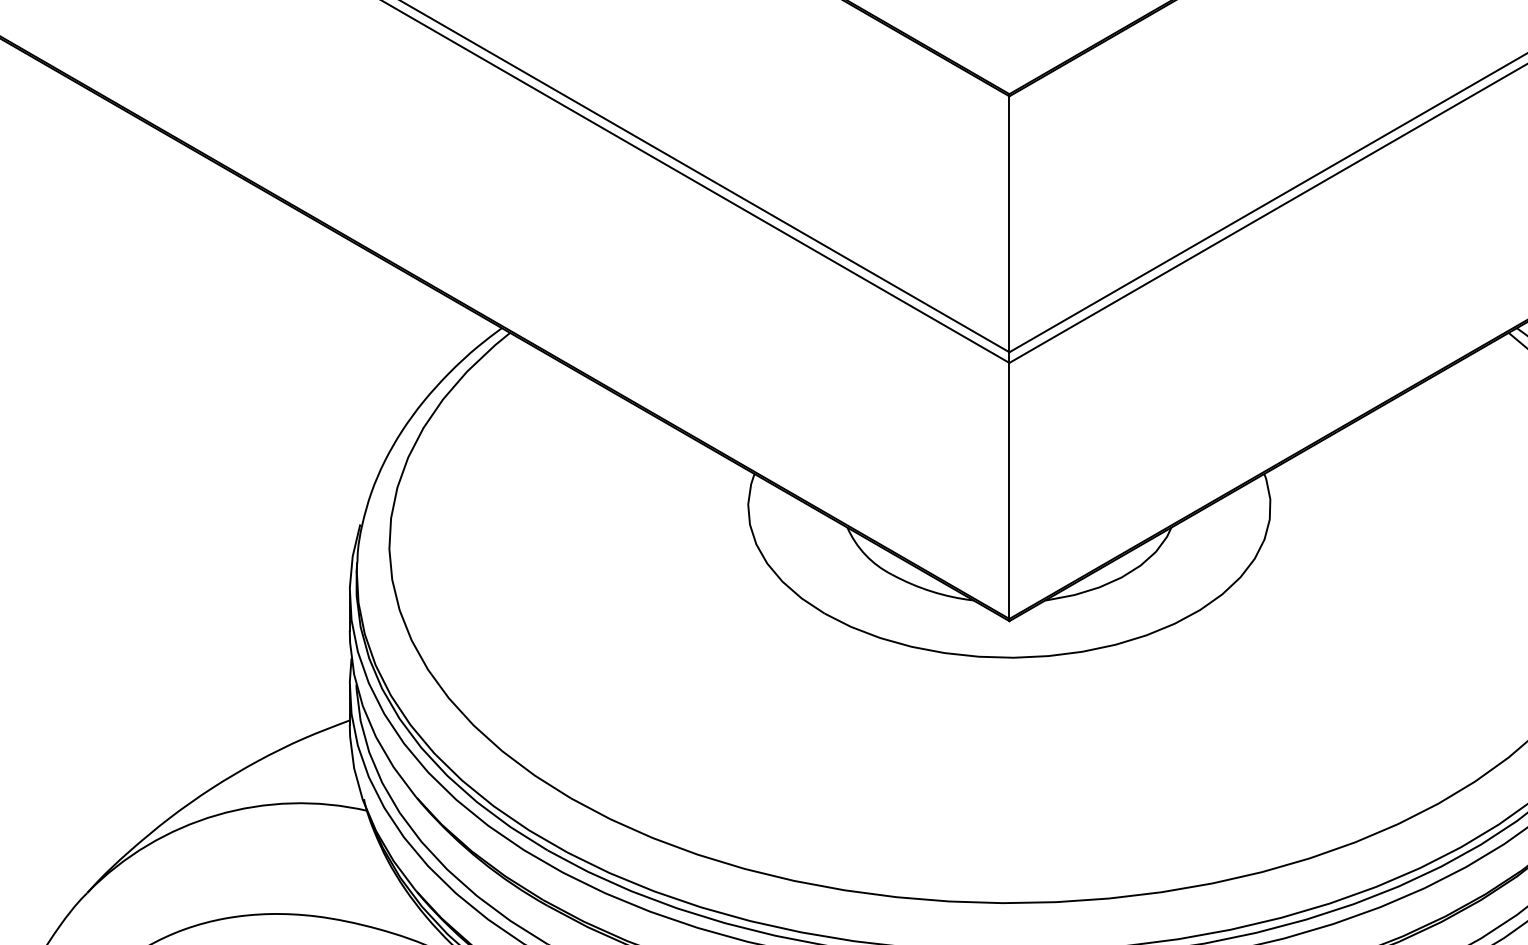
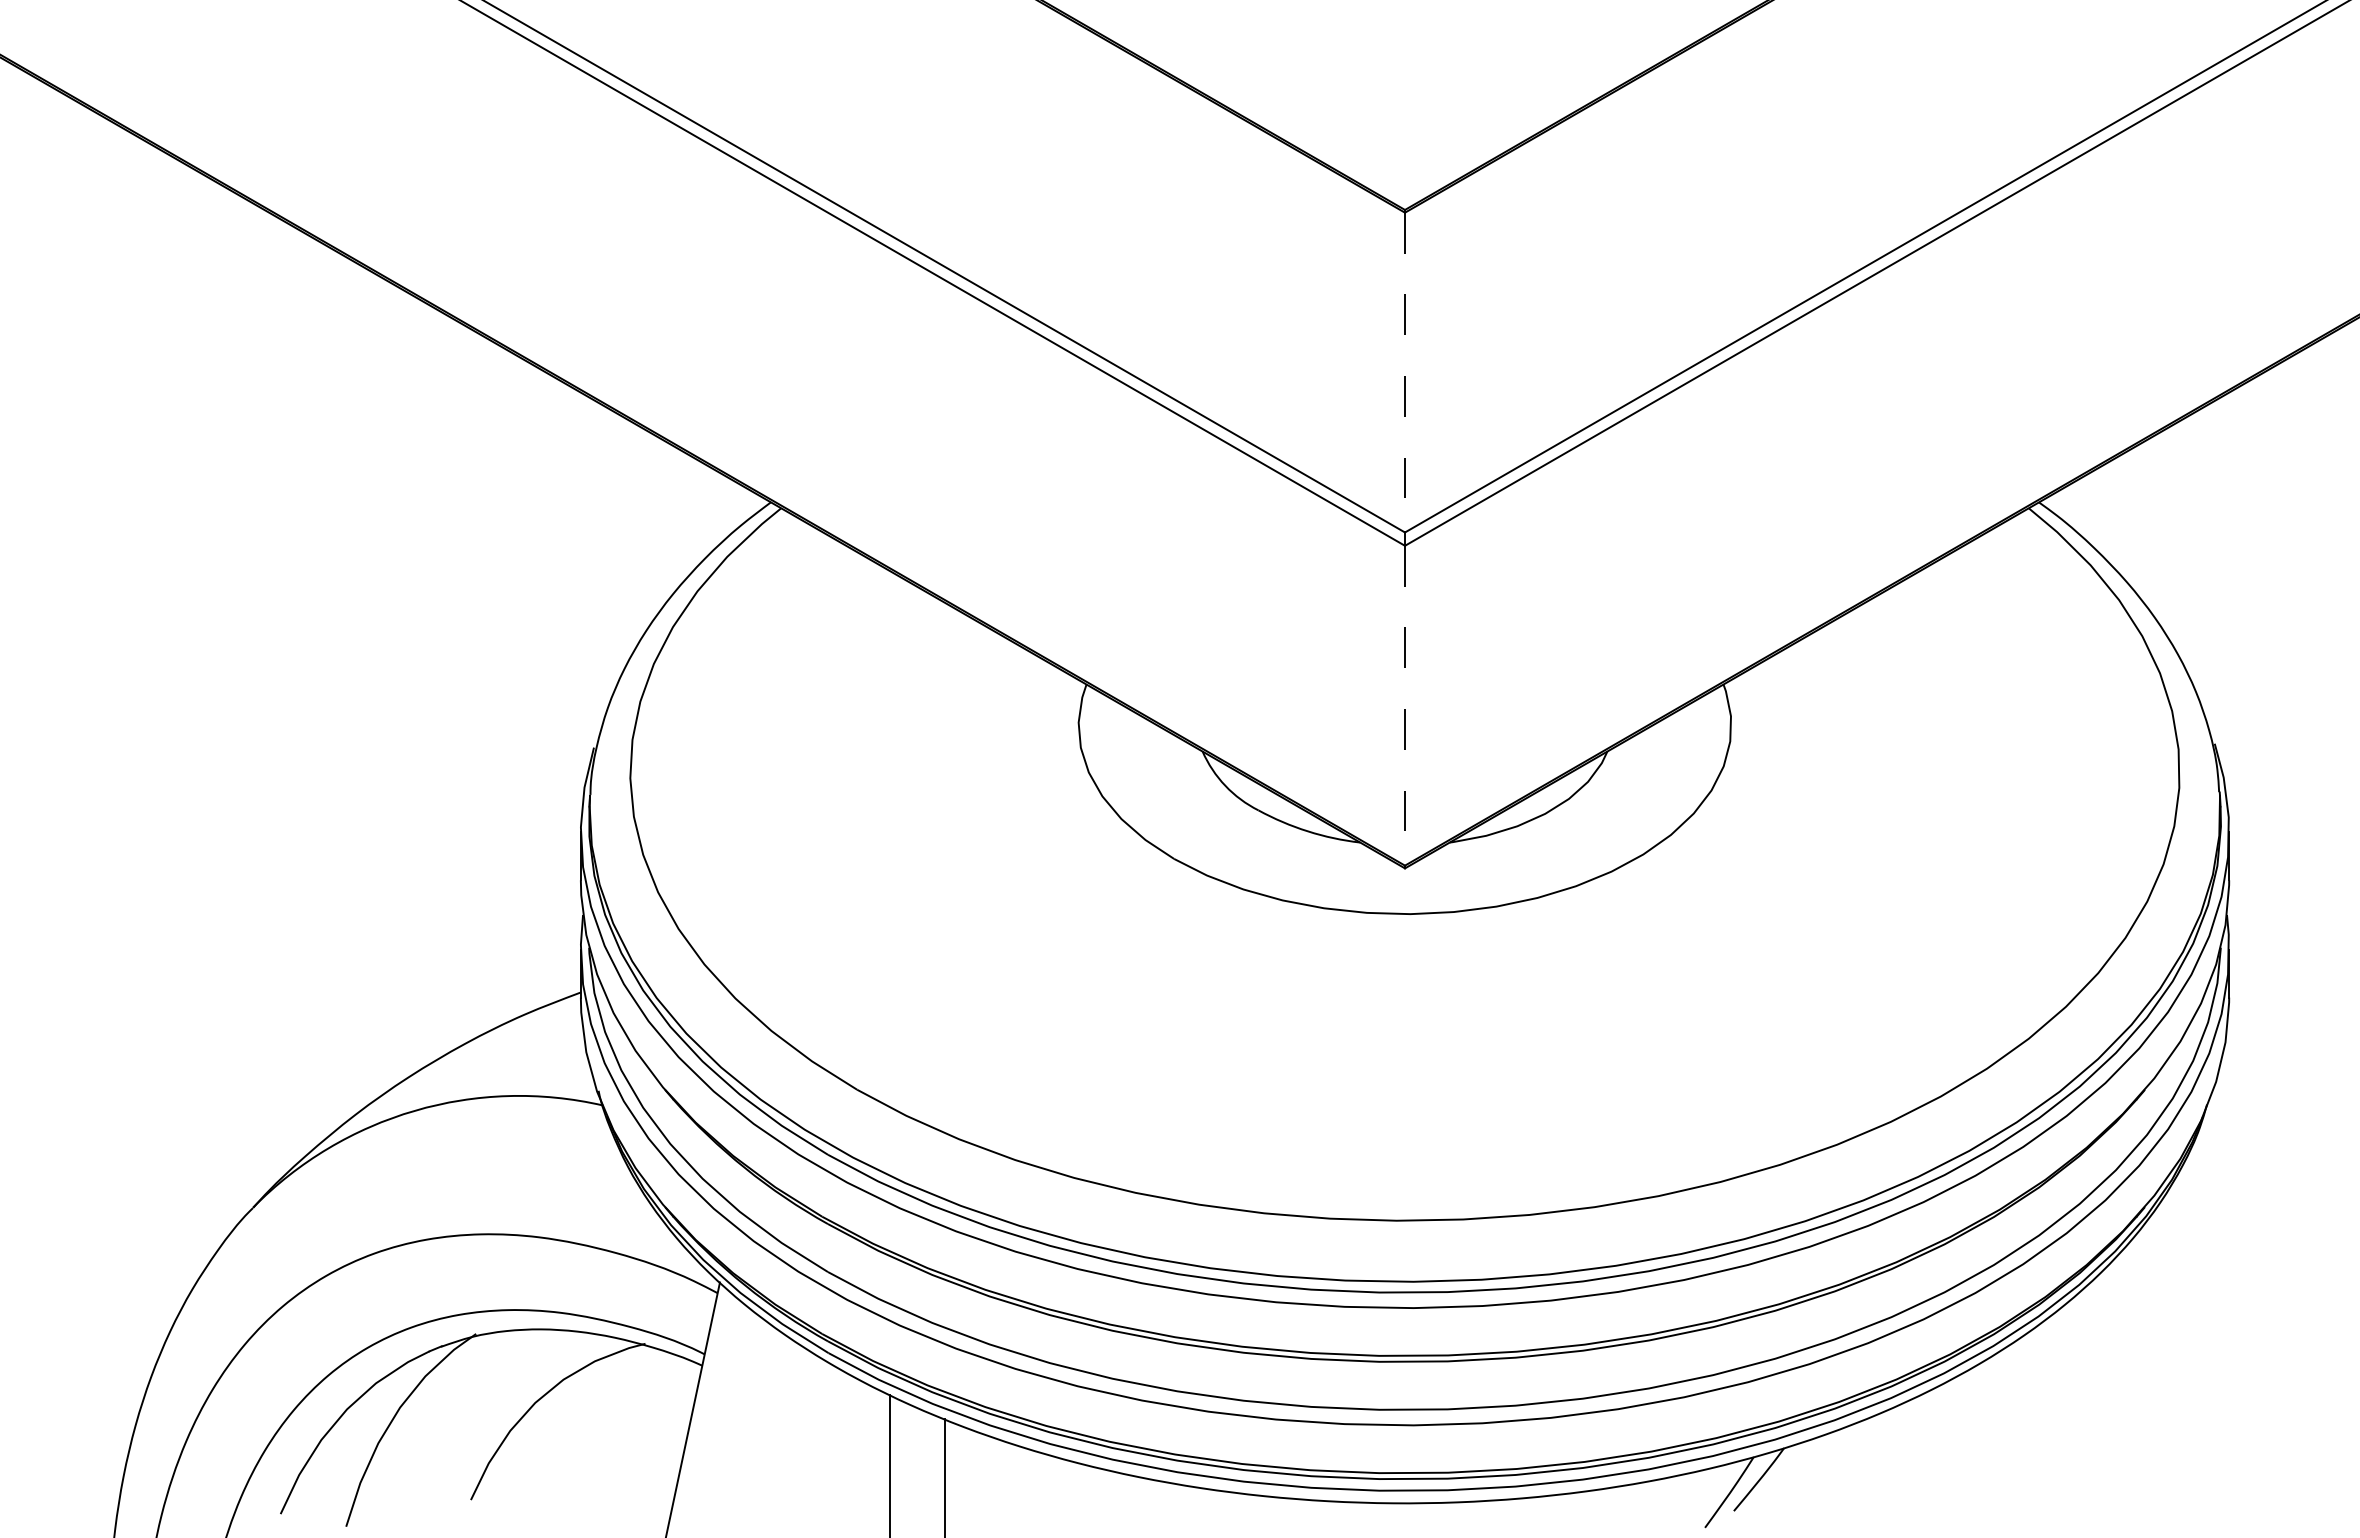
line: (1009, 224) -> (1405, 372), solid -> dashed
line: (1009, 490) -> (1405, 705), solid -> dashed

